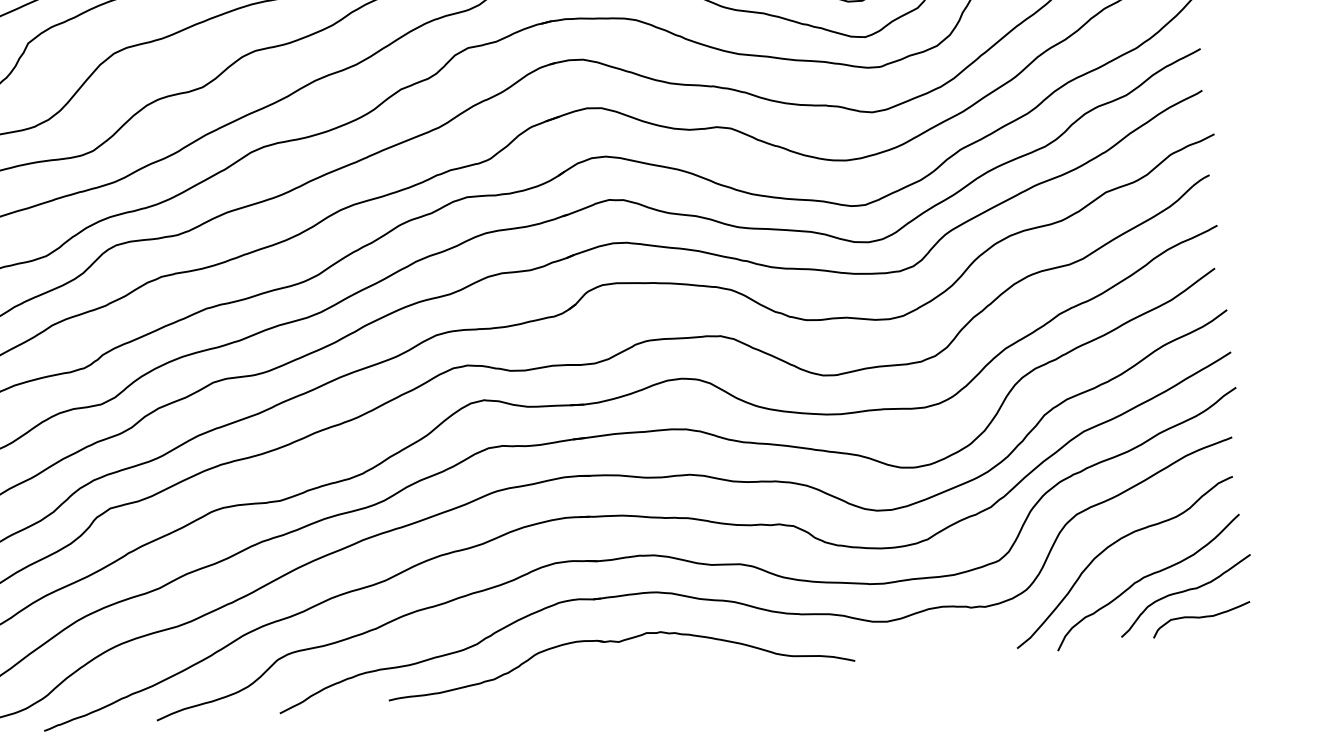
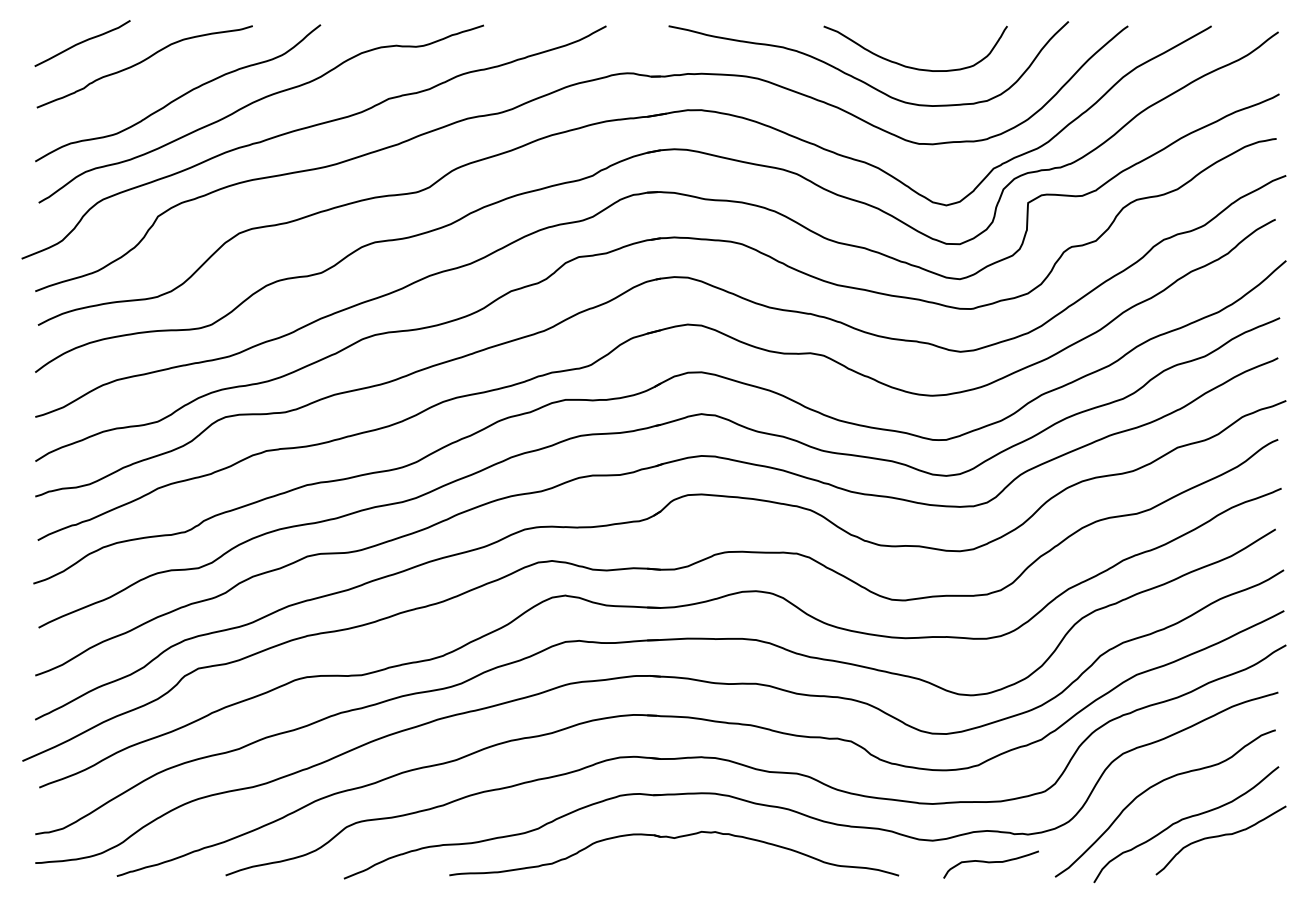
curve: (1200, 618) -> (990, 863), moved

